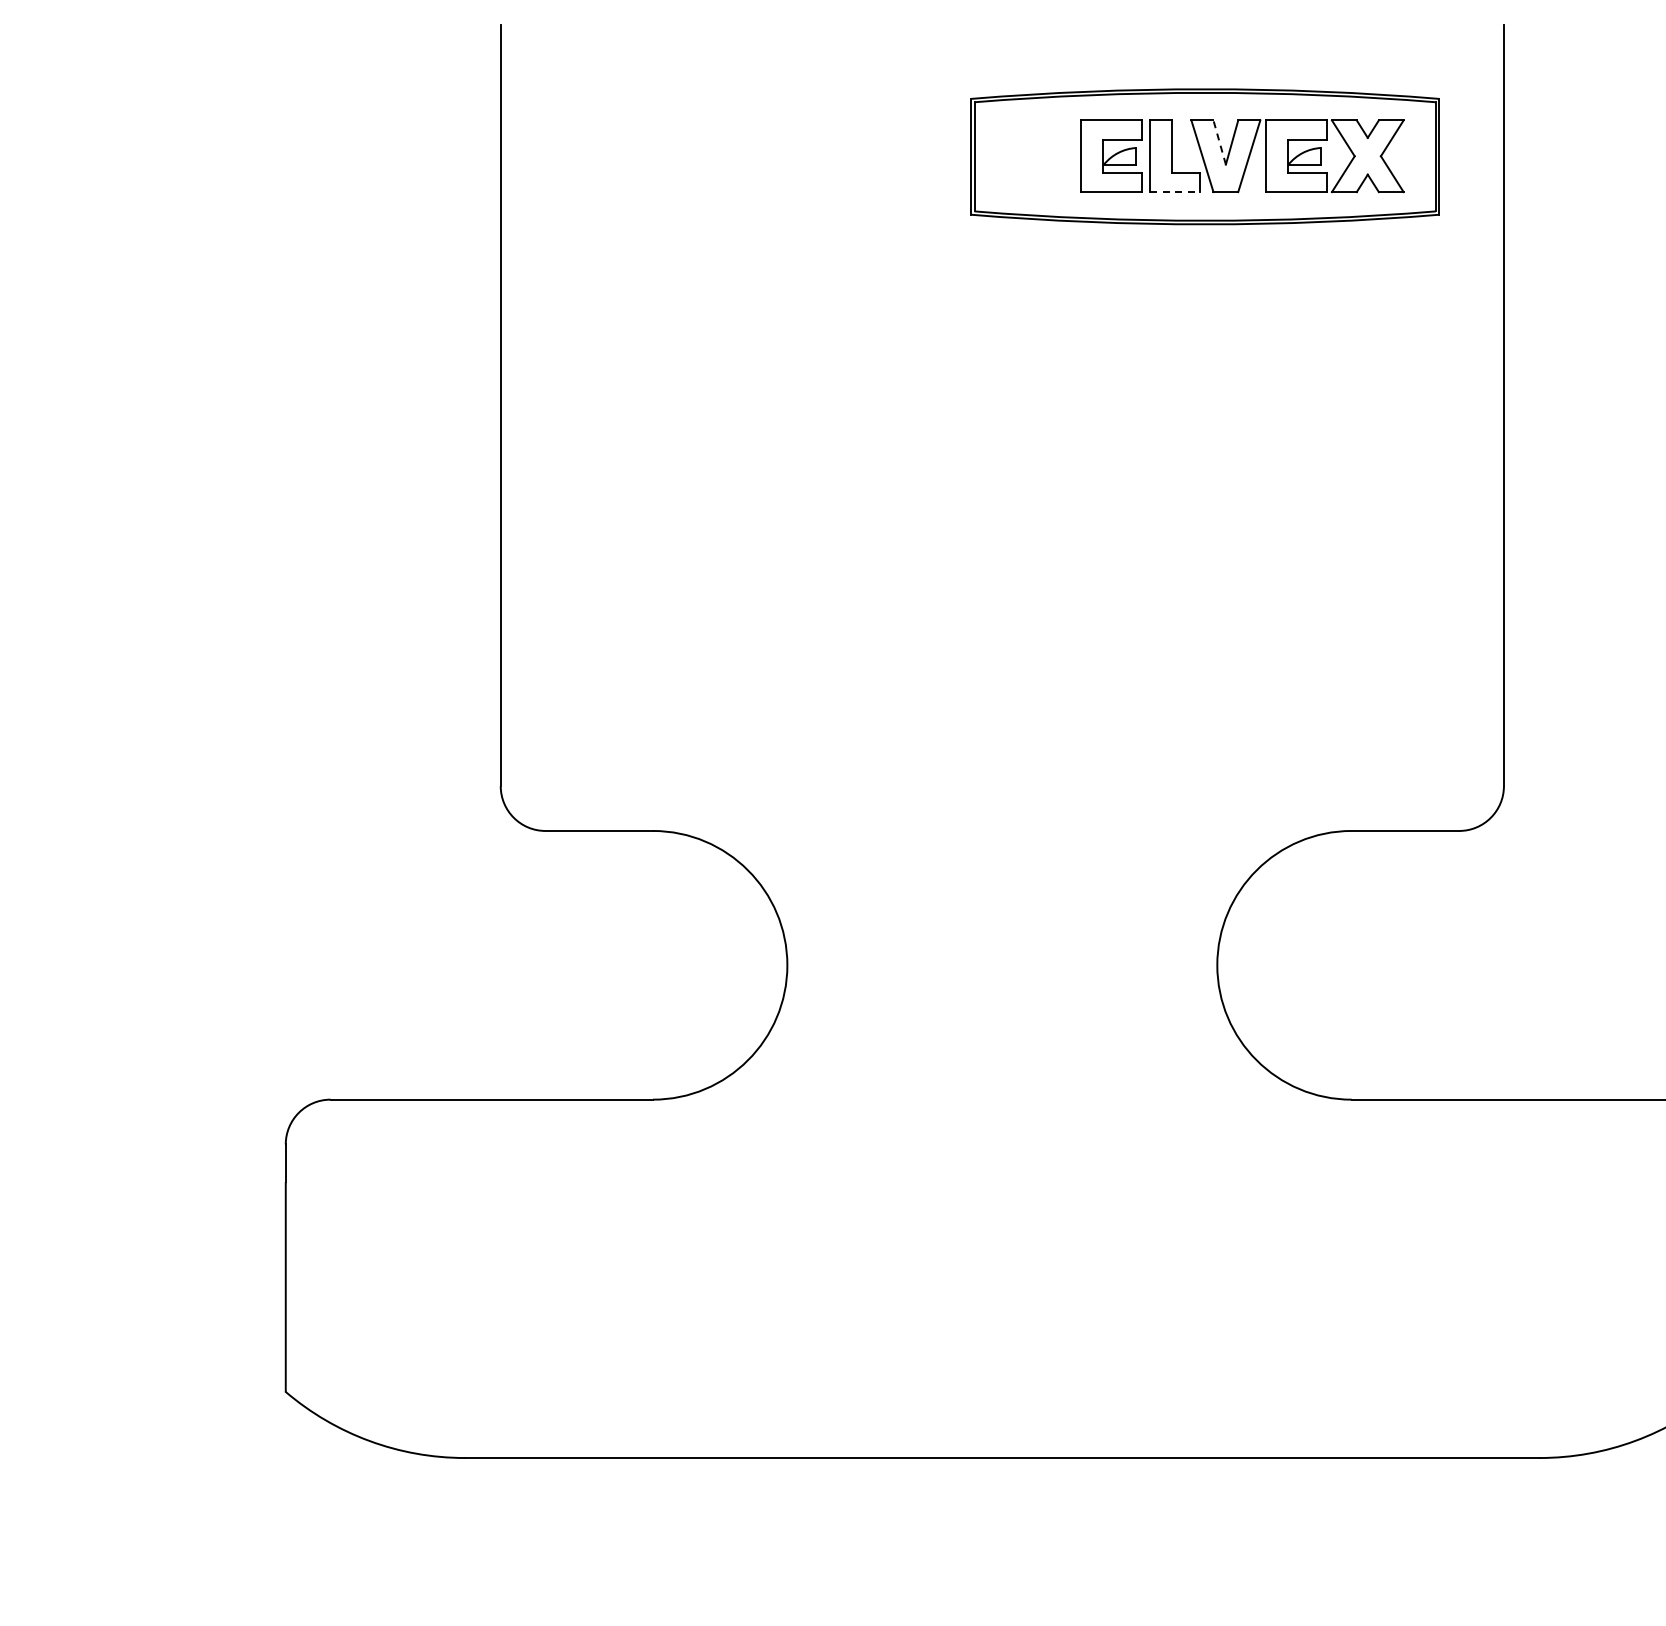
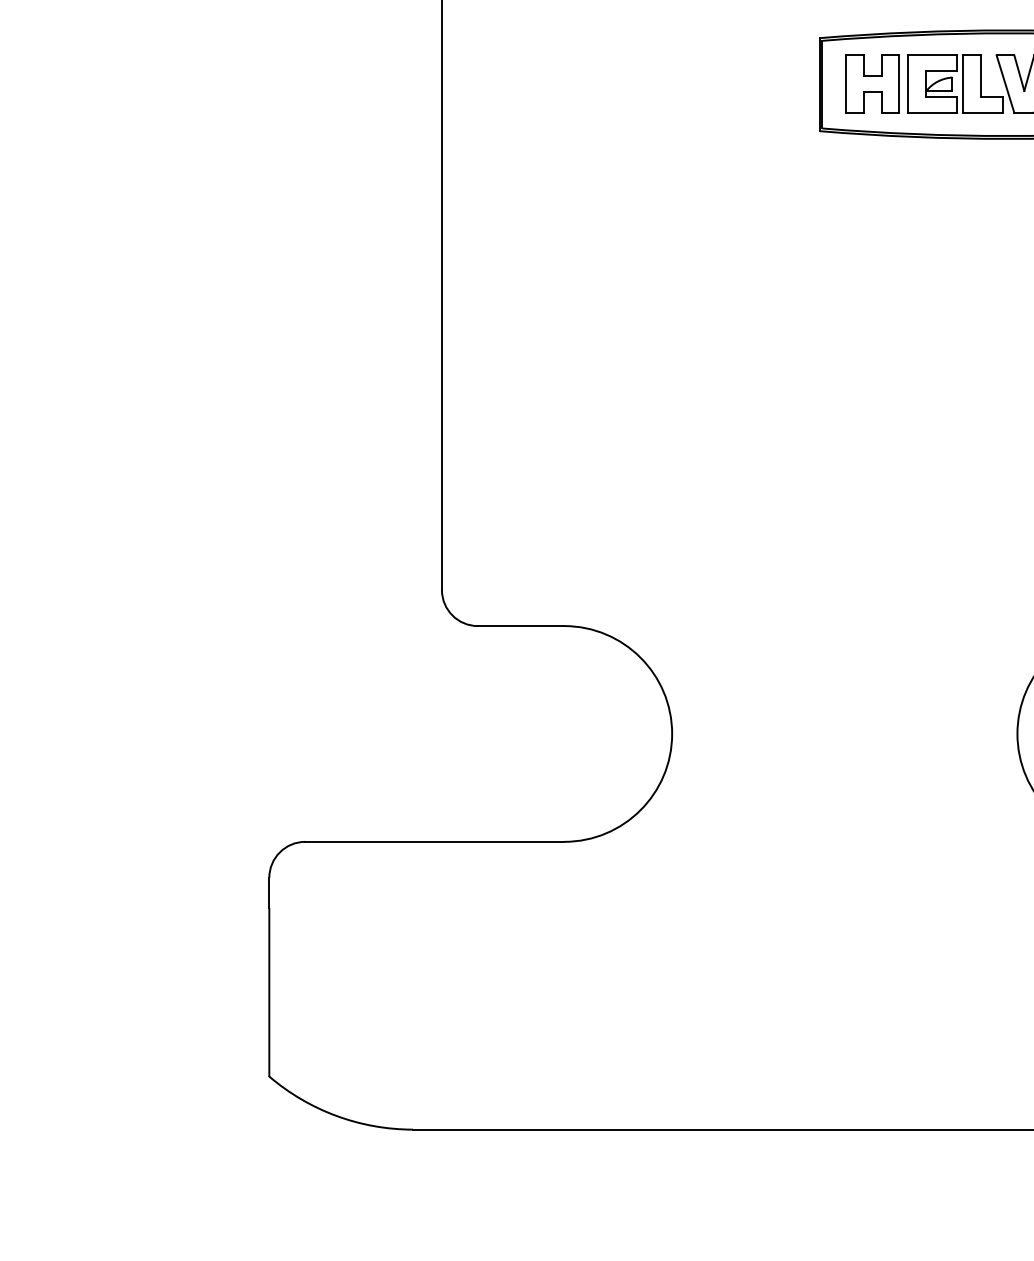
line: (1219, 142) -> (1019, 73), dashed -> solid
part: (1036, 155) -> (872, 83), added
line: (1174, 192) -> (983, 113), dashed -> solid

